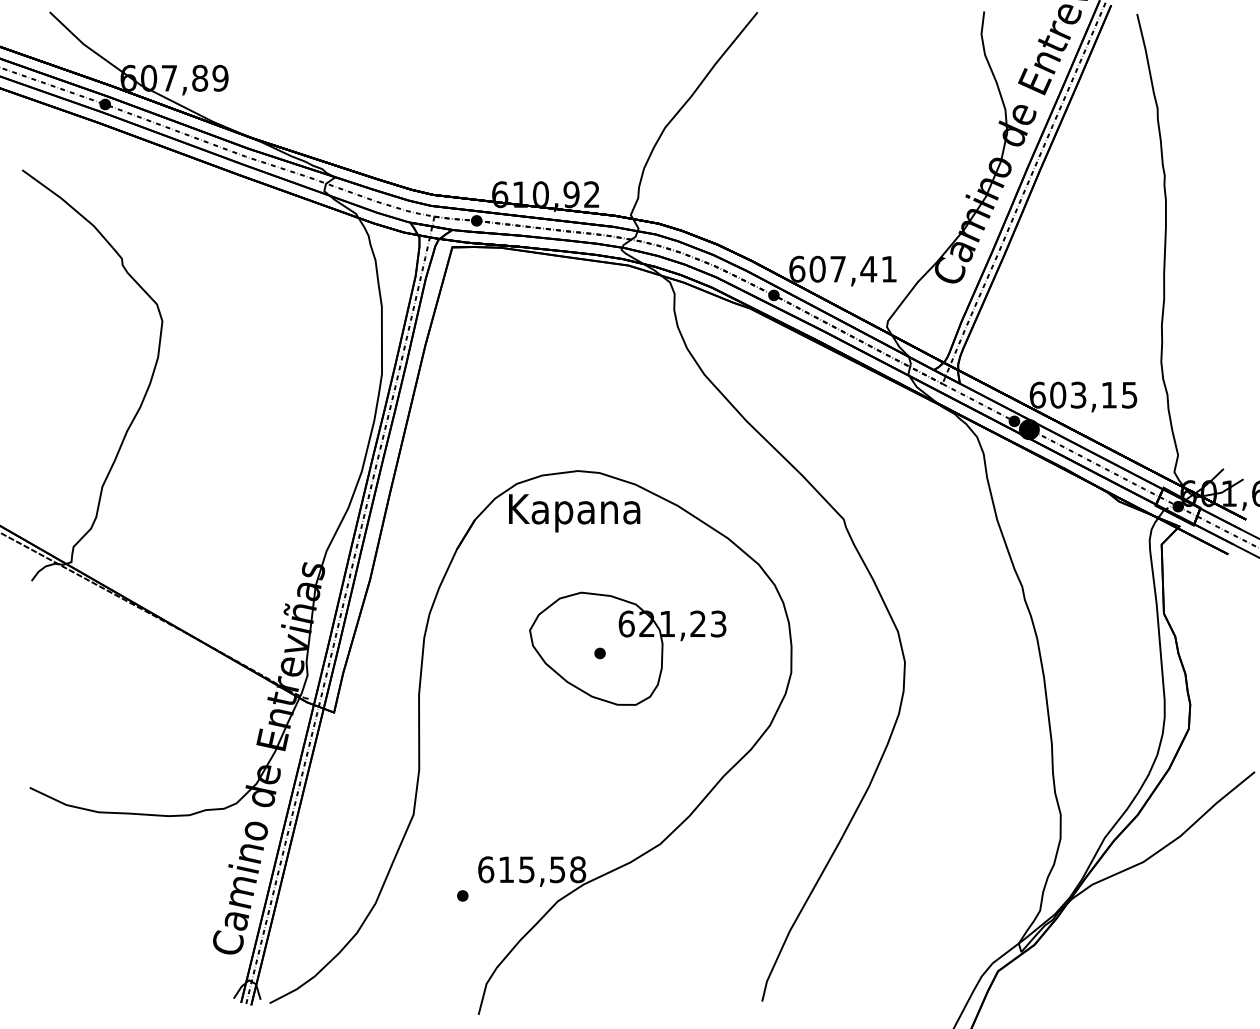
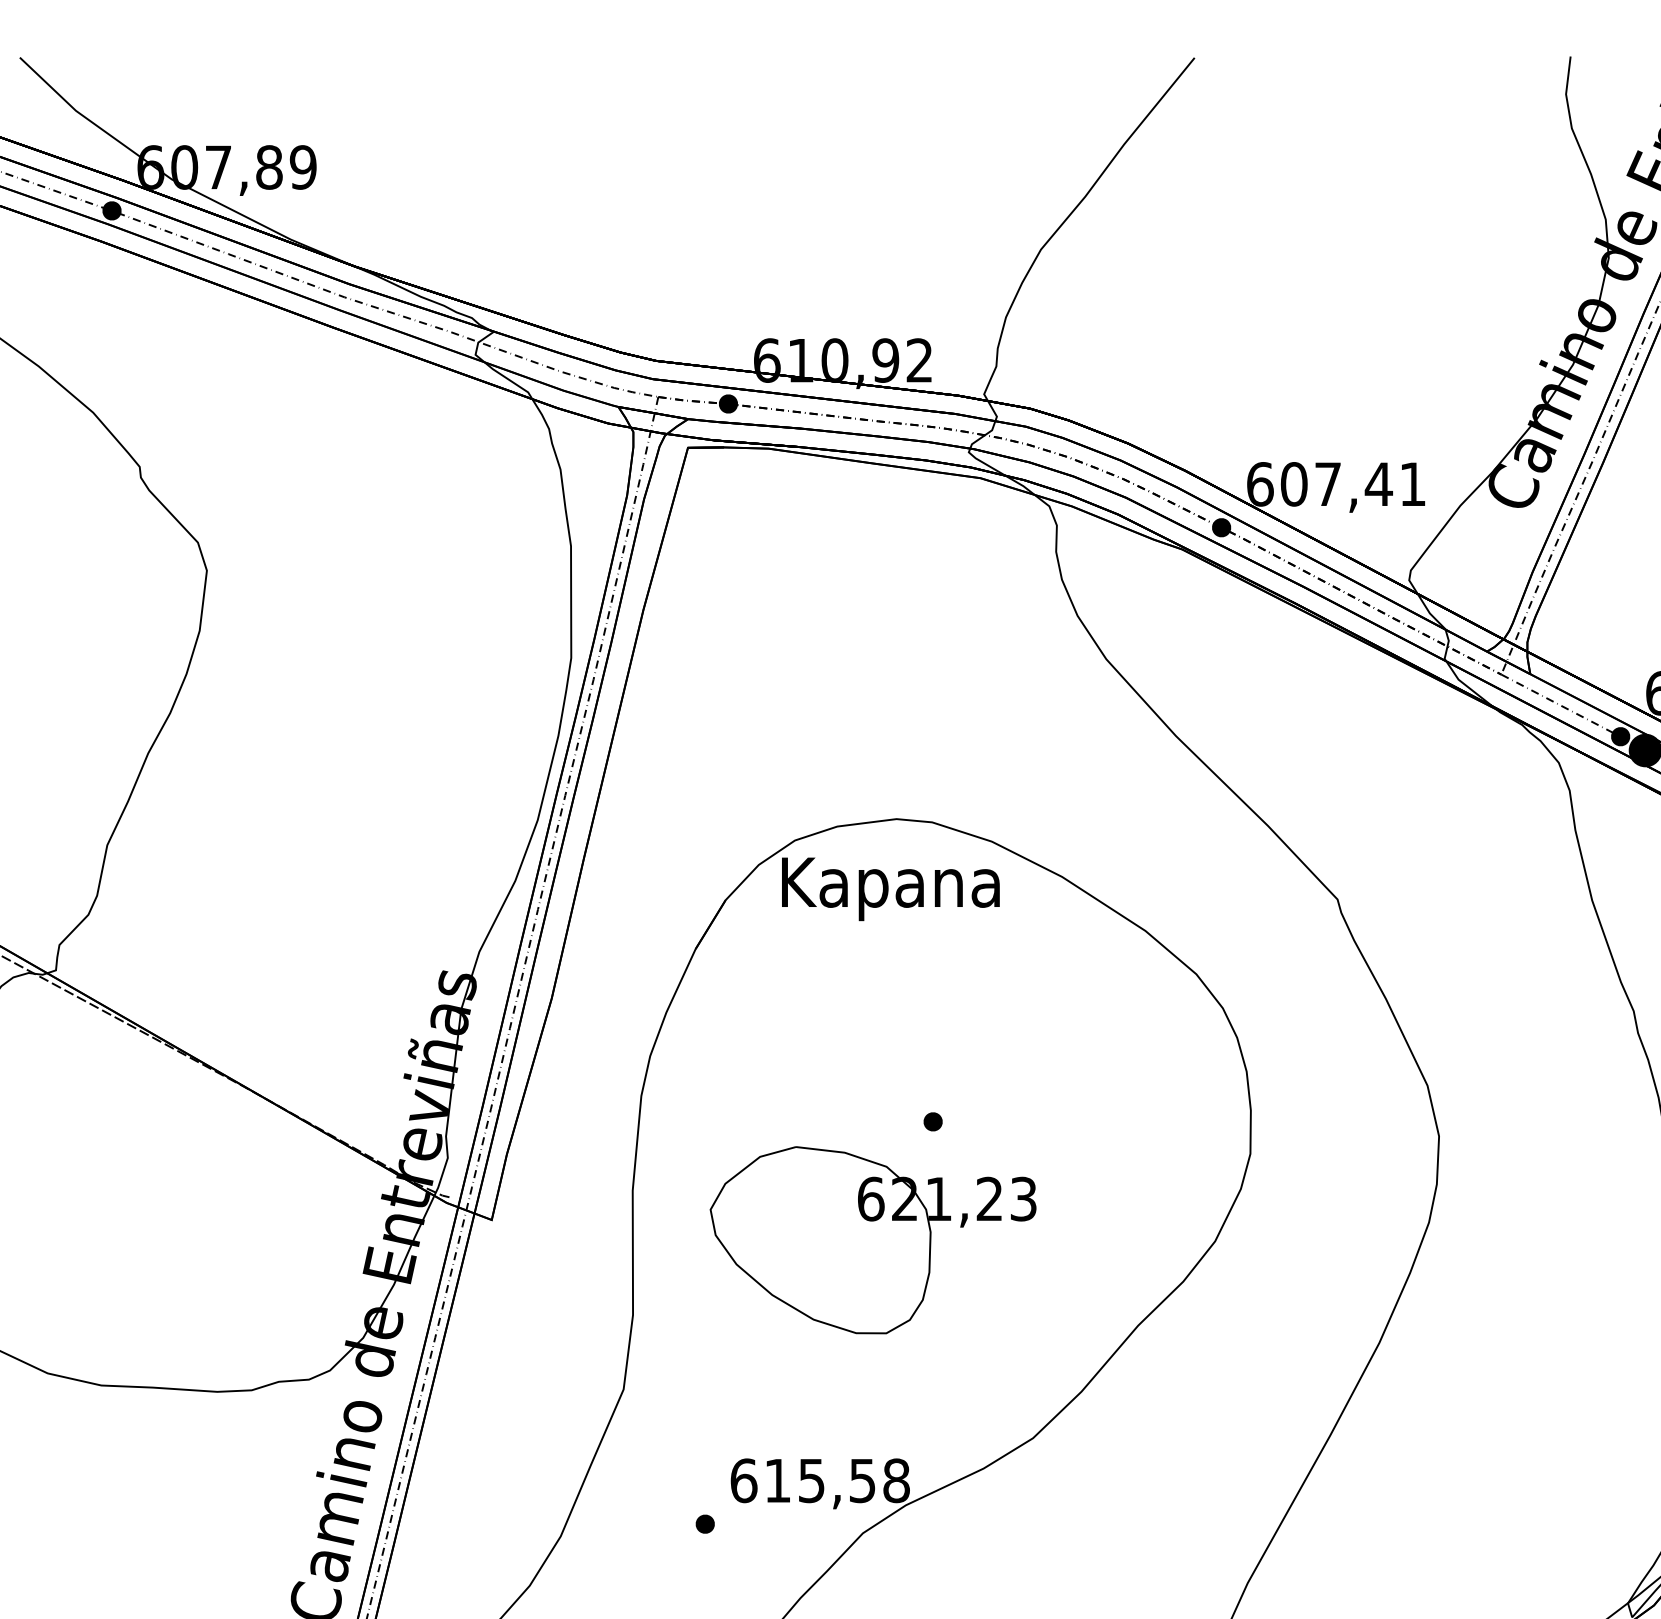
part: (627, 648) -> (872, 1239), moved

